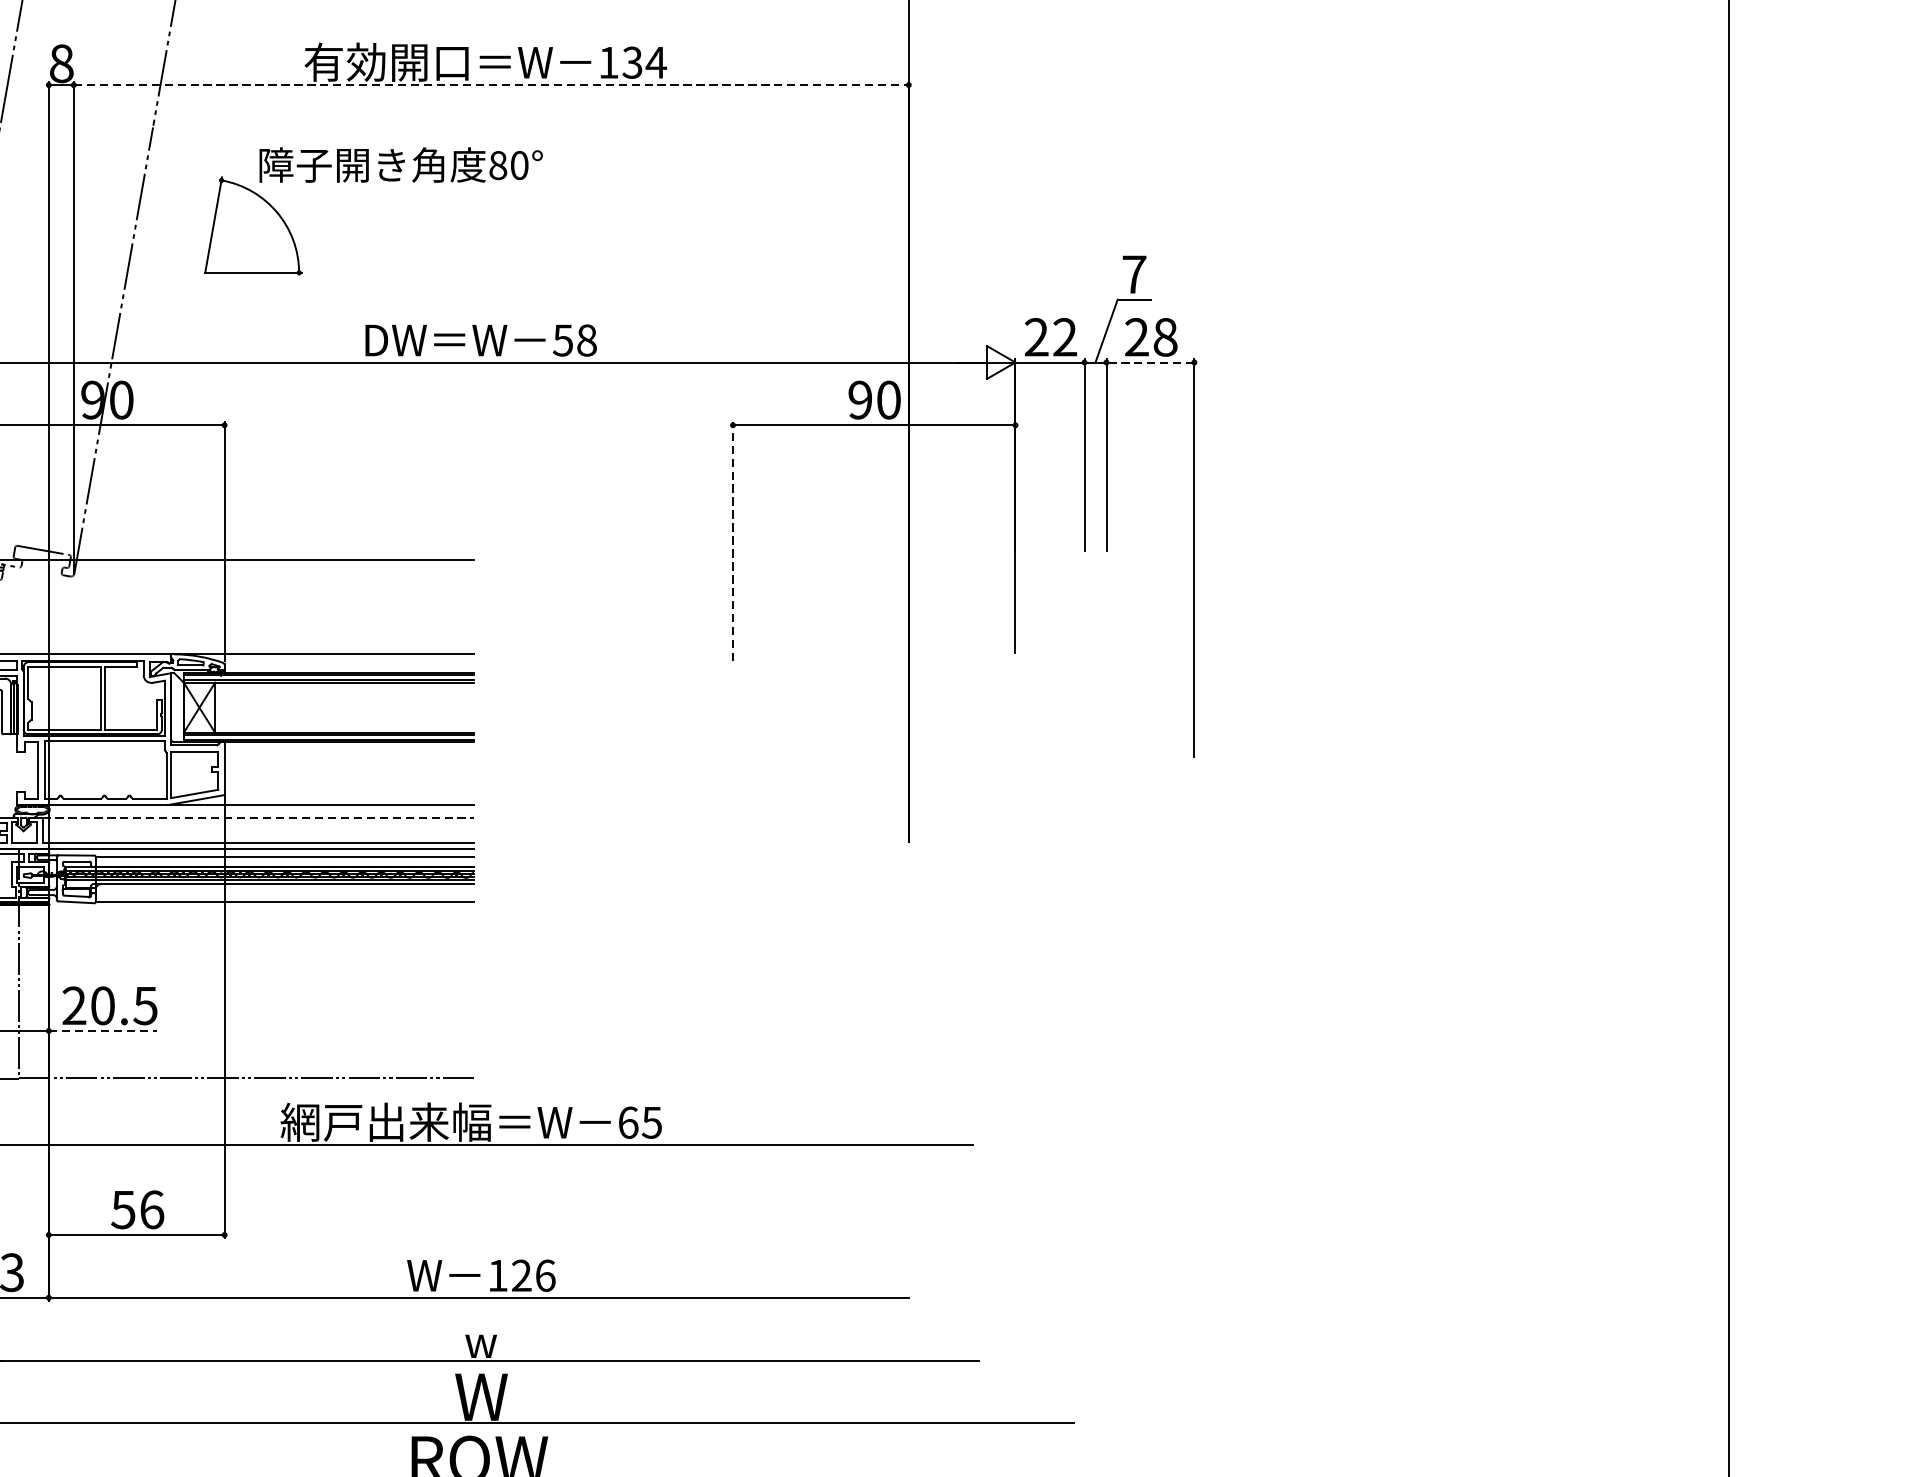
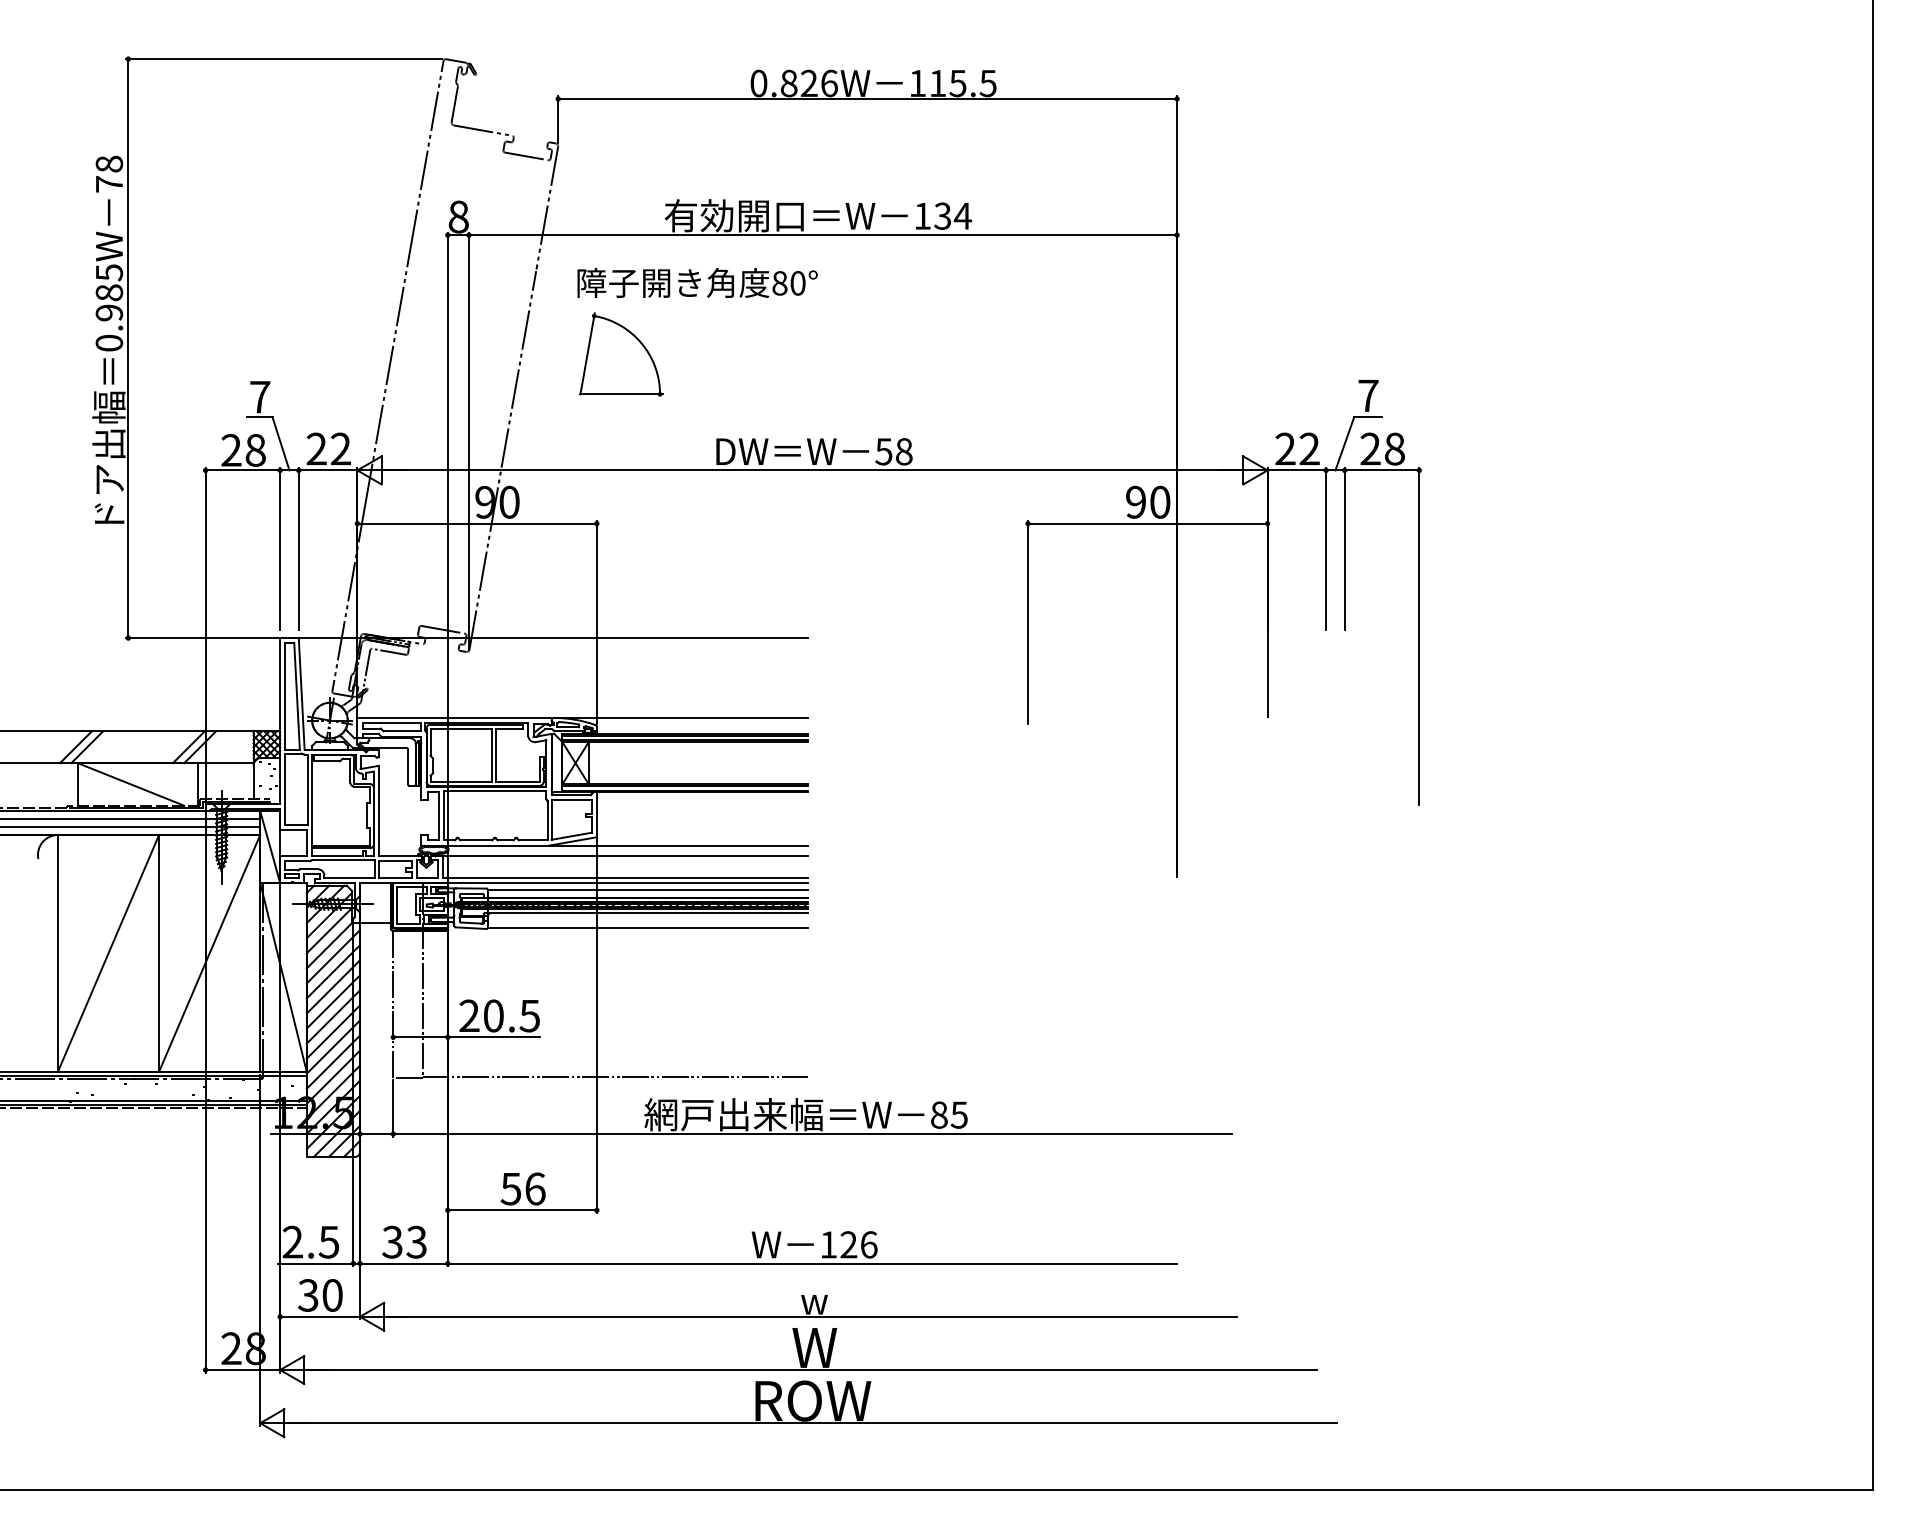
line: (491, 85) -> (823, 235), dashed -> solid
text: (401, 164) -> (697, 282), moved
line: (1149, 362) -> (1381, 470), dashed -> solid
line: (733, 540) -> (1028, 621), dashed -> solid
line: (258, 817) -> (625, 856), dashed -> solid
line: (102, 1031) -> (493, 1037), dashed -> solid
text: (628, 1122) -> (939, 1114), 65 -> 85

